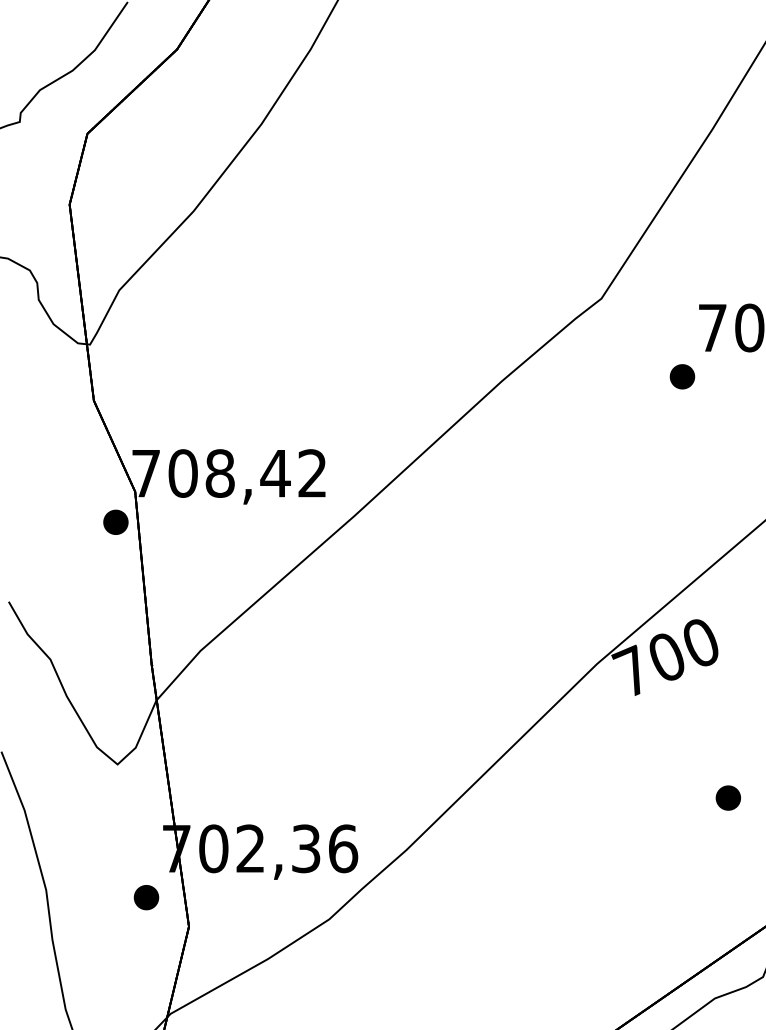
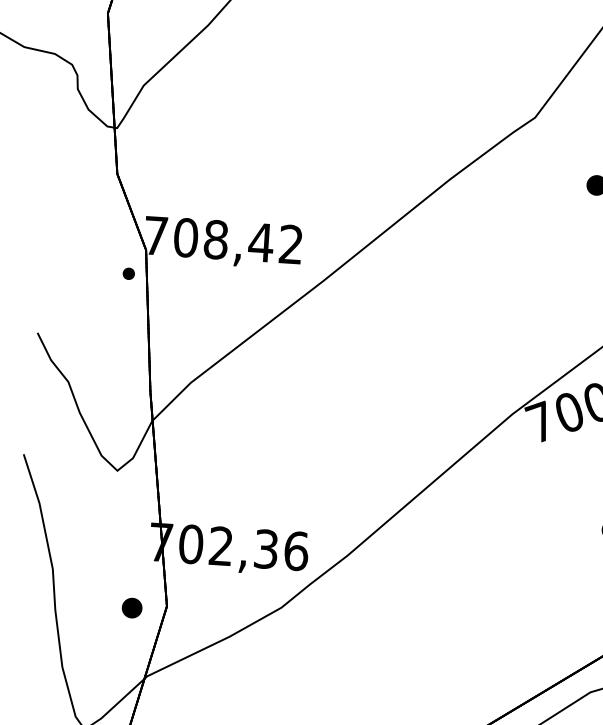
part: (115, 521) -> (128, 273), size x0.6
part: (146, 897) -> (132, 608), moved

